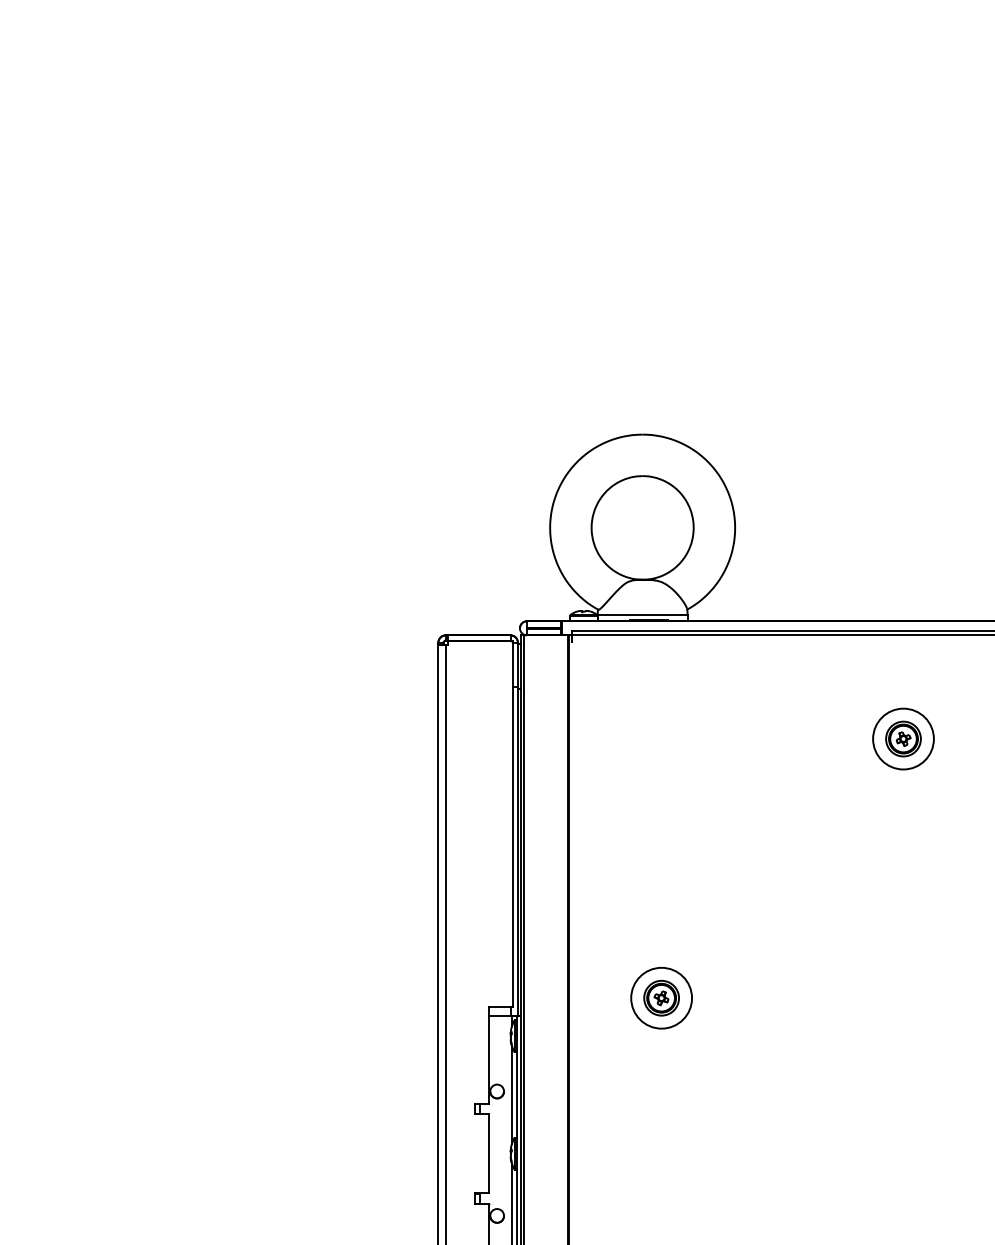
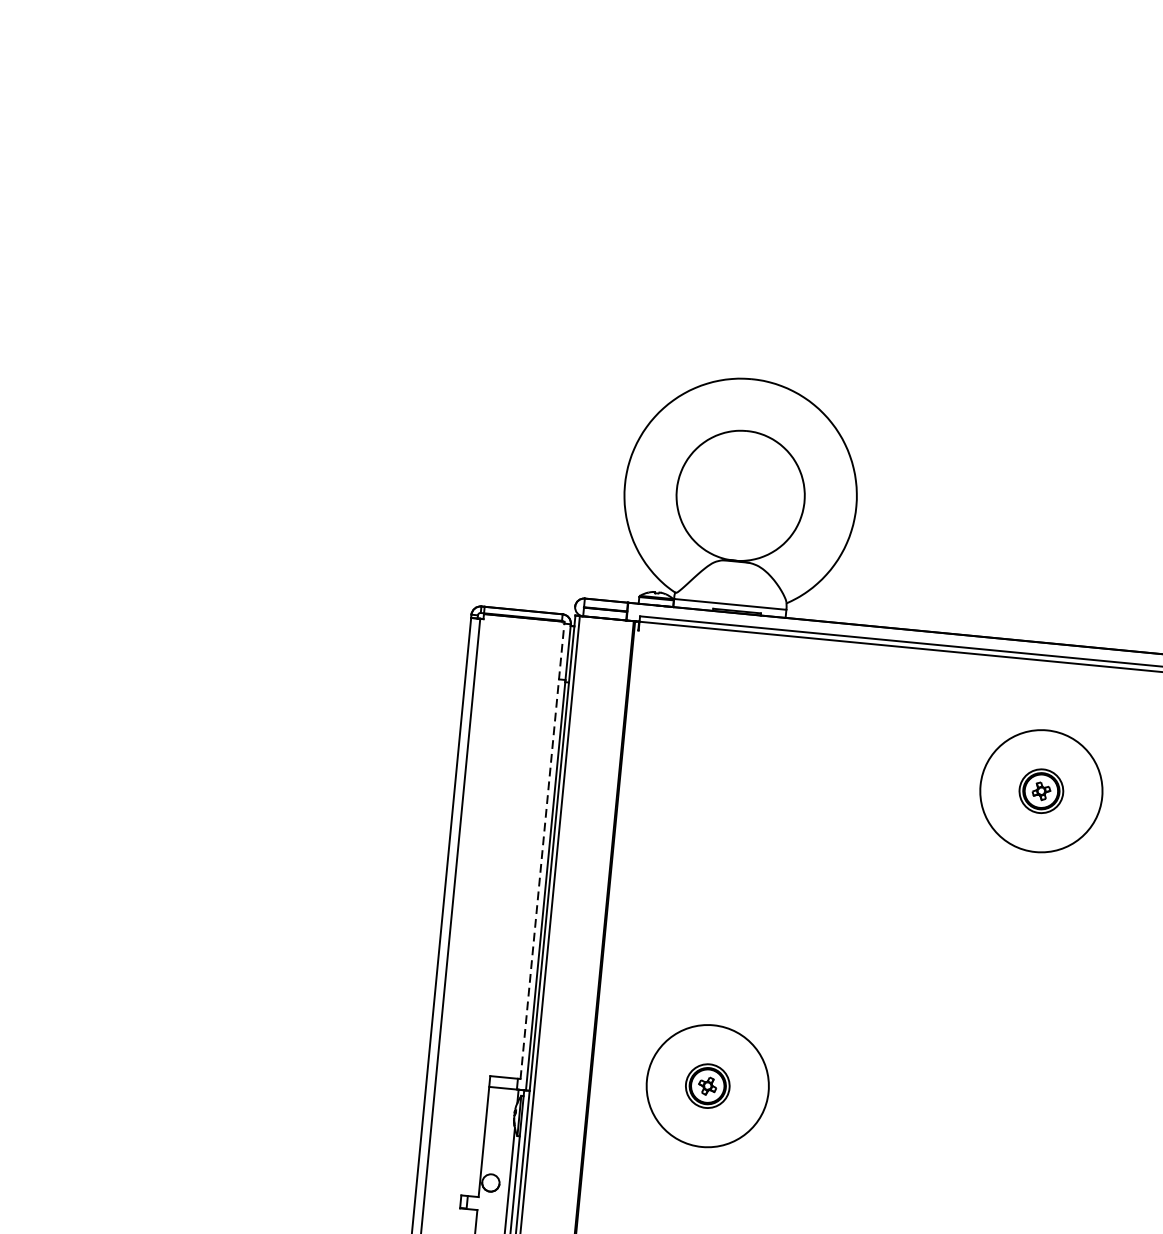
circle: (903, 738) -> (1041, 790), size x1.6
line: (512, 824) -> (542, 850), solid -> dashed
circle: (661, 997) -> (707, 1085), size x1.6

